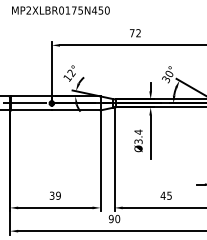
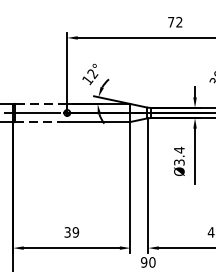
line: (31, 96) -> (40, 104), solid -> dashed
line: (32, 110) -> (42, 122), solid -> dashed

